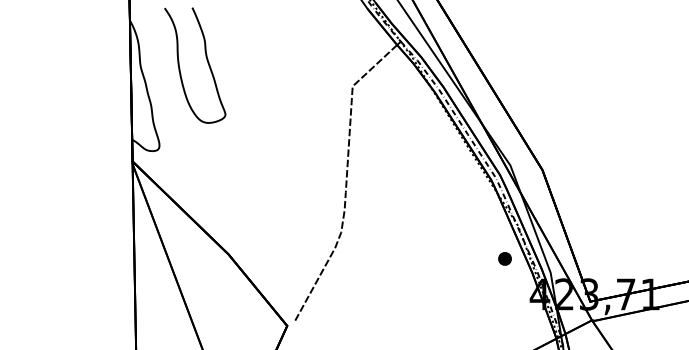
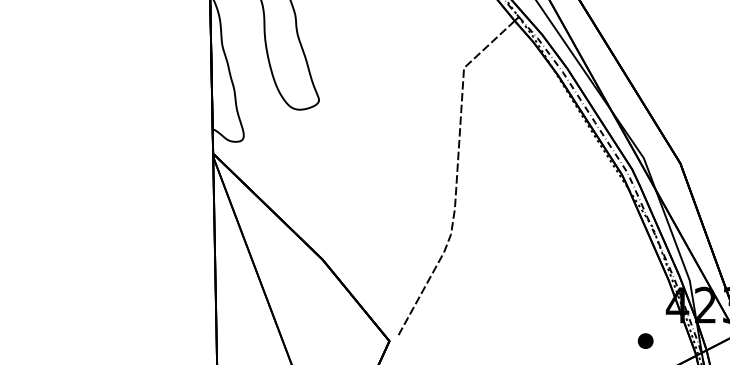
part: (504, 258) -> (645, 340), moved

